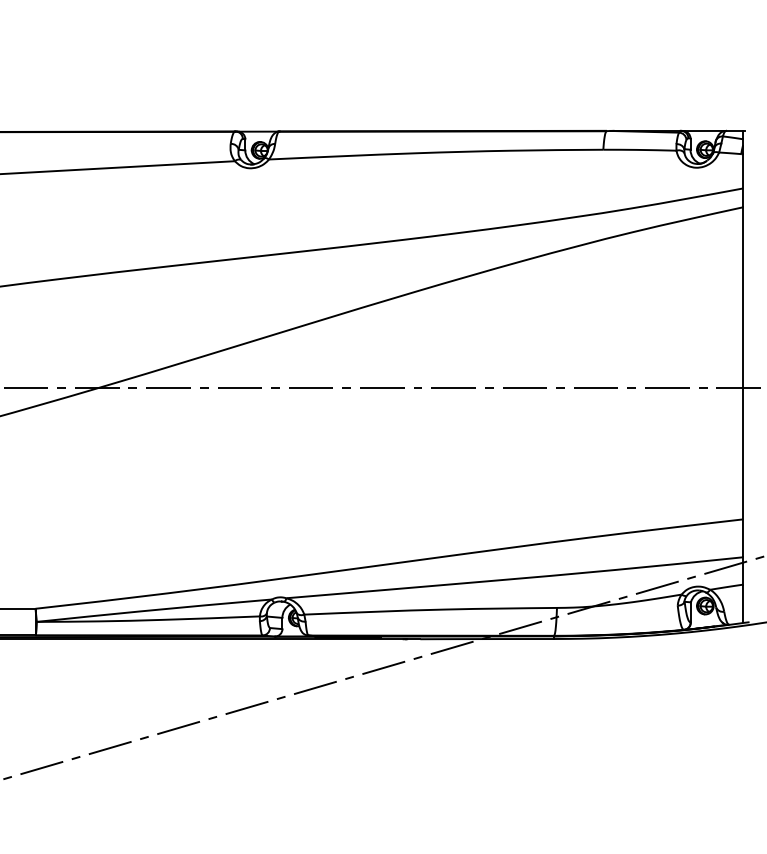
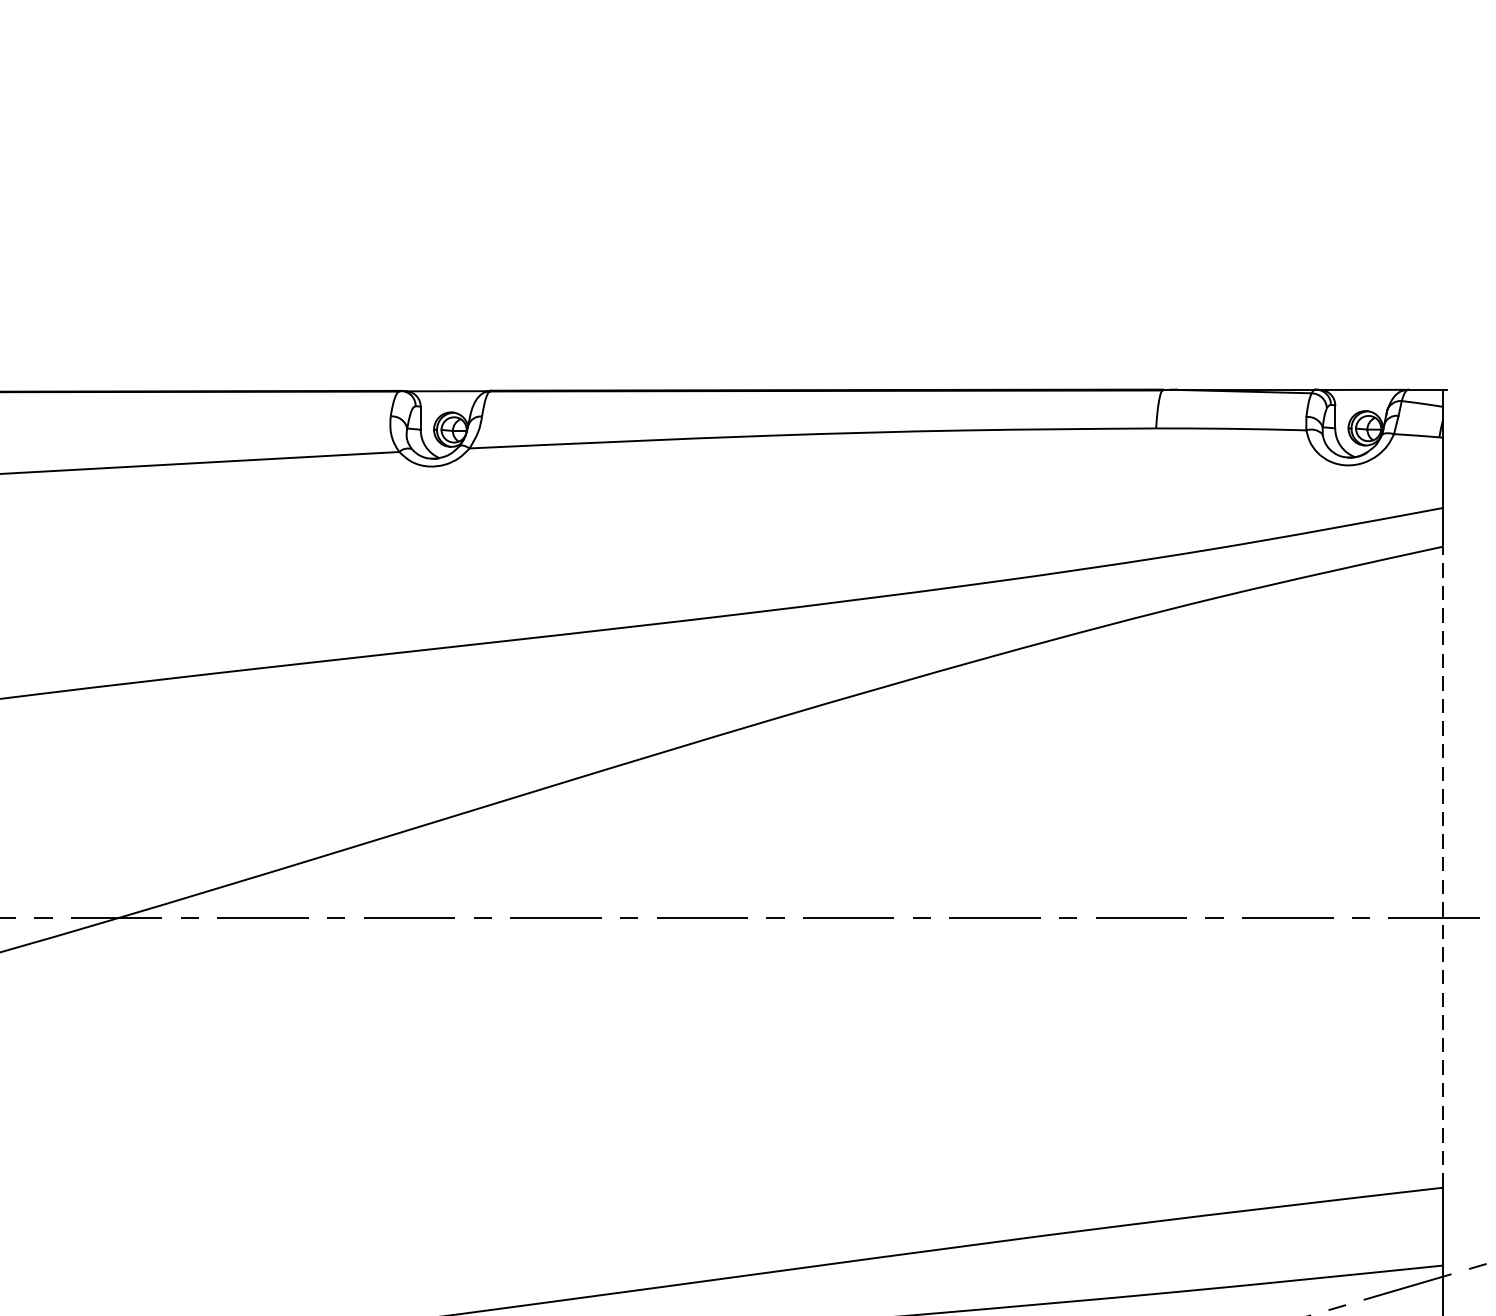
line: (742, 362) -> (1441, 865), solid -> dashed

